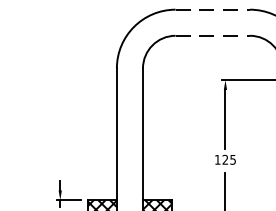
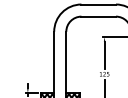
line: (214, 9) -> (99, 4), dashed -> solid
line: (214, 35) -> (99, 16), dashed -> solid

